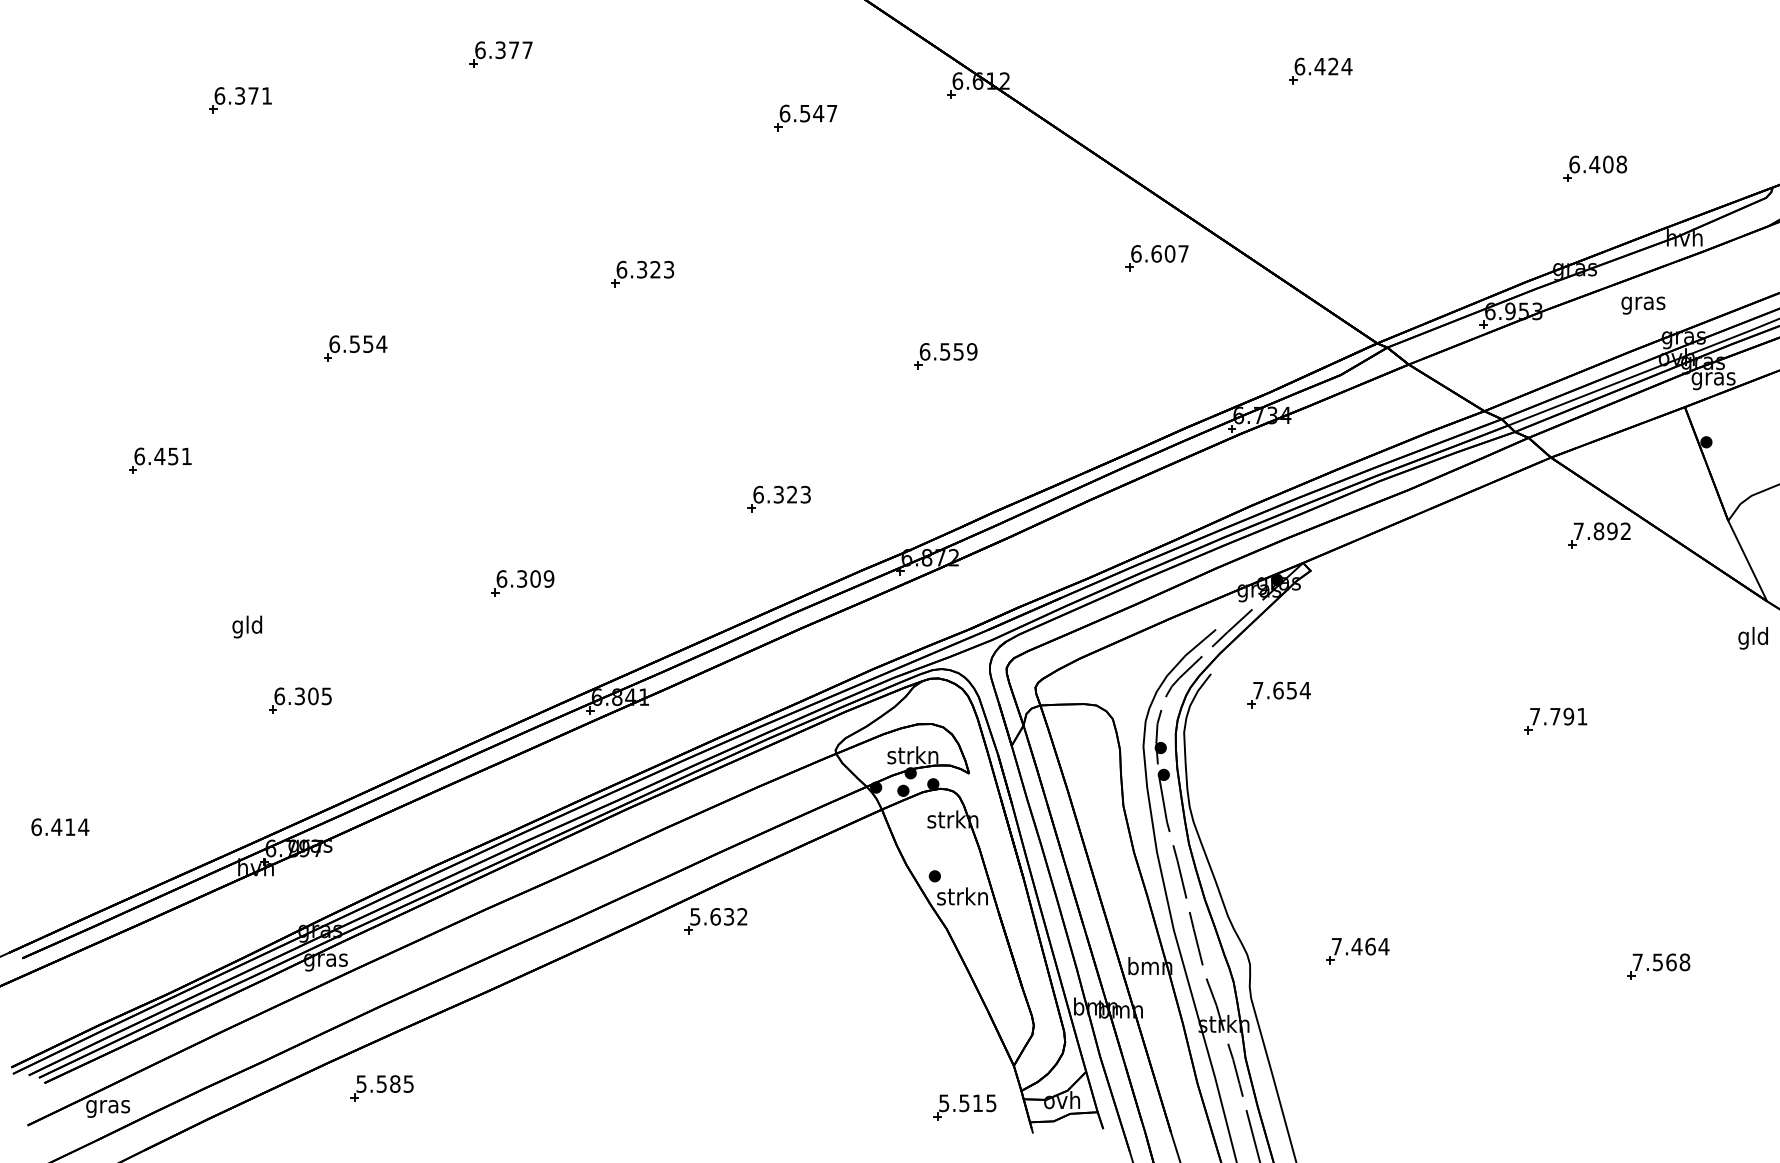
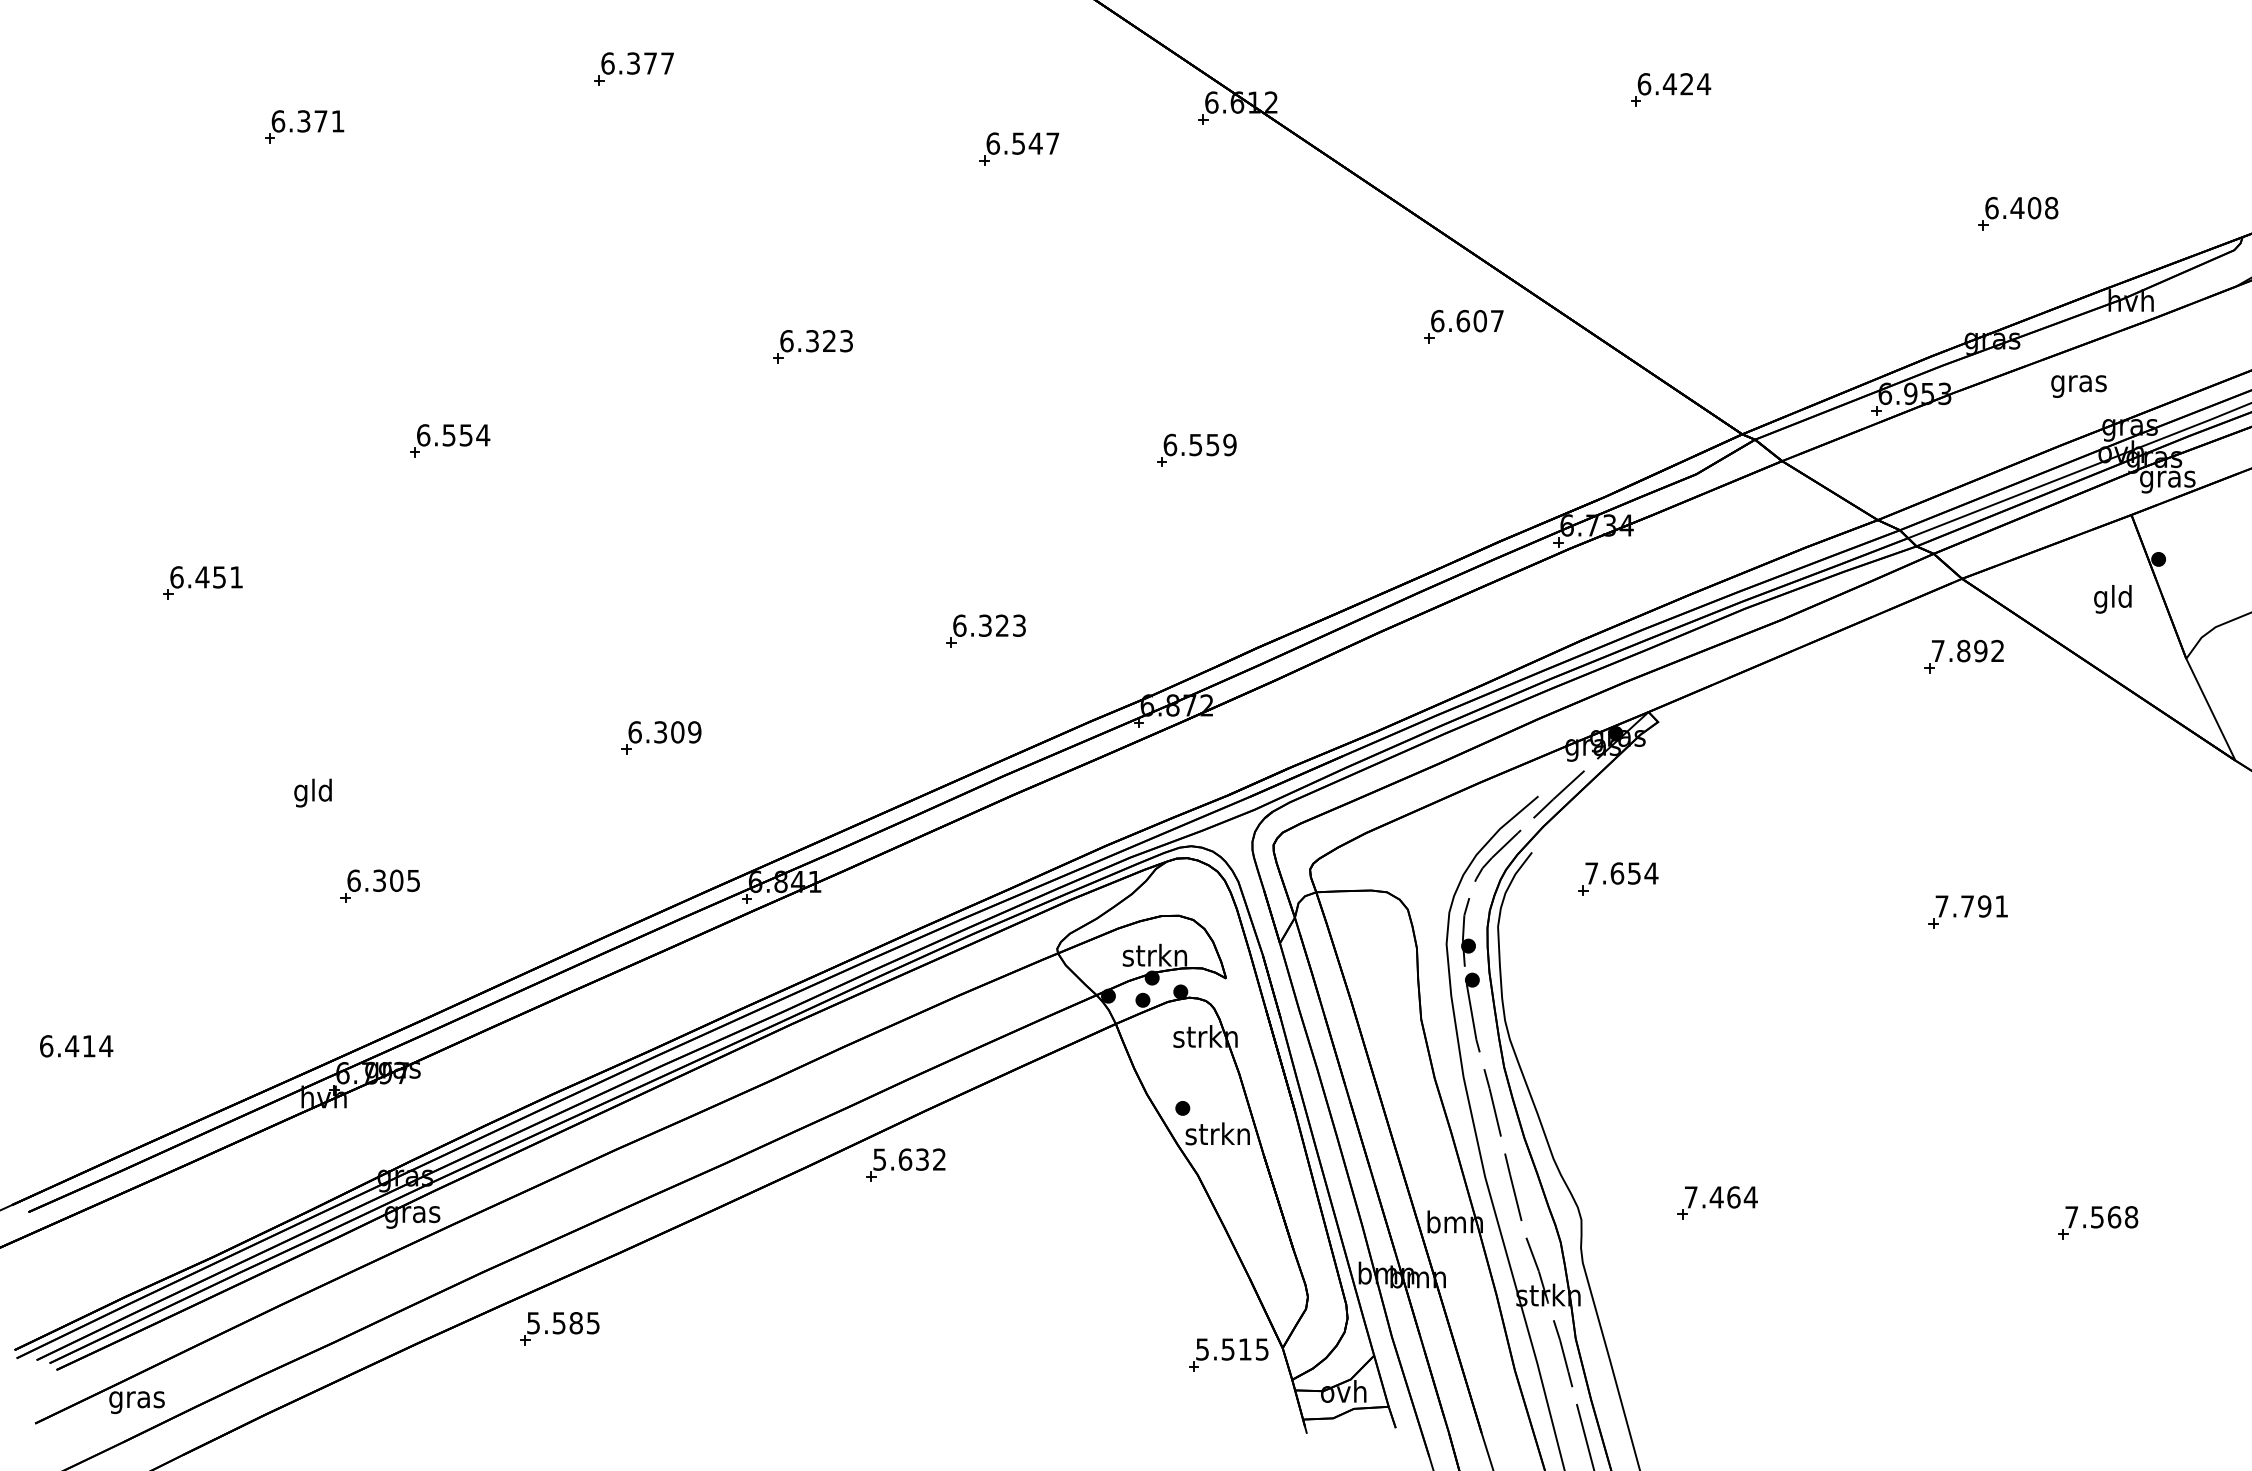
part: (1598, 535) -> (1963, 656), moved
text: (1752, 638) -> (2112, 599), moved
part: (382, 1088) -> (559, 1328), moved
part: (964, 1107) -> (1228, 1354), moved

